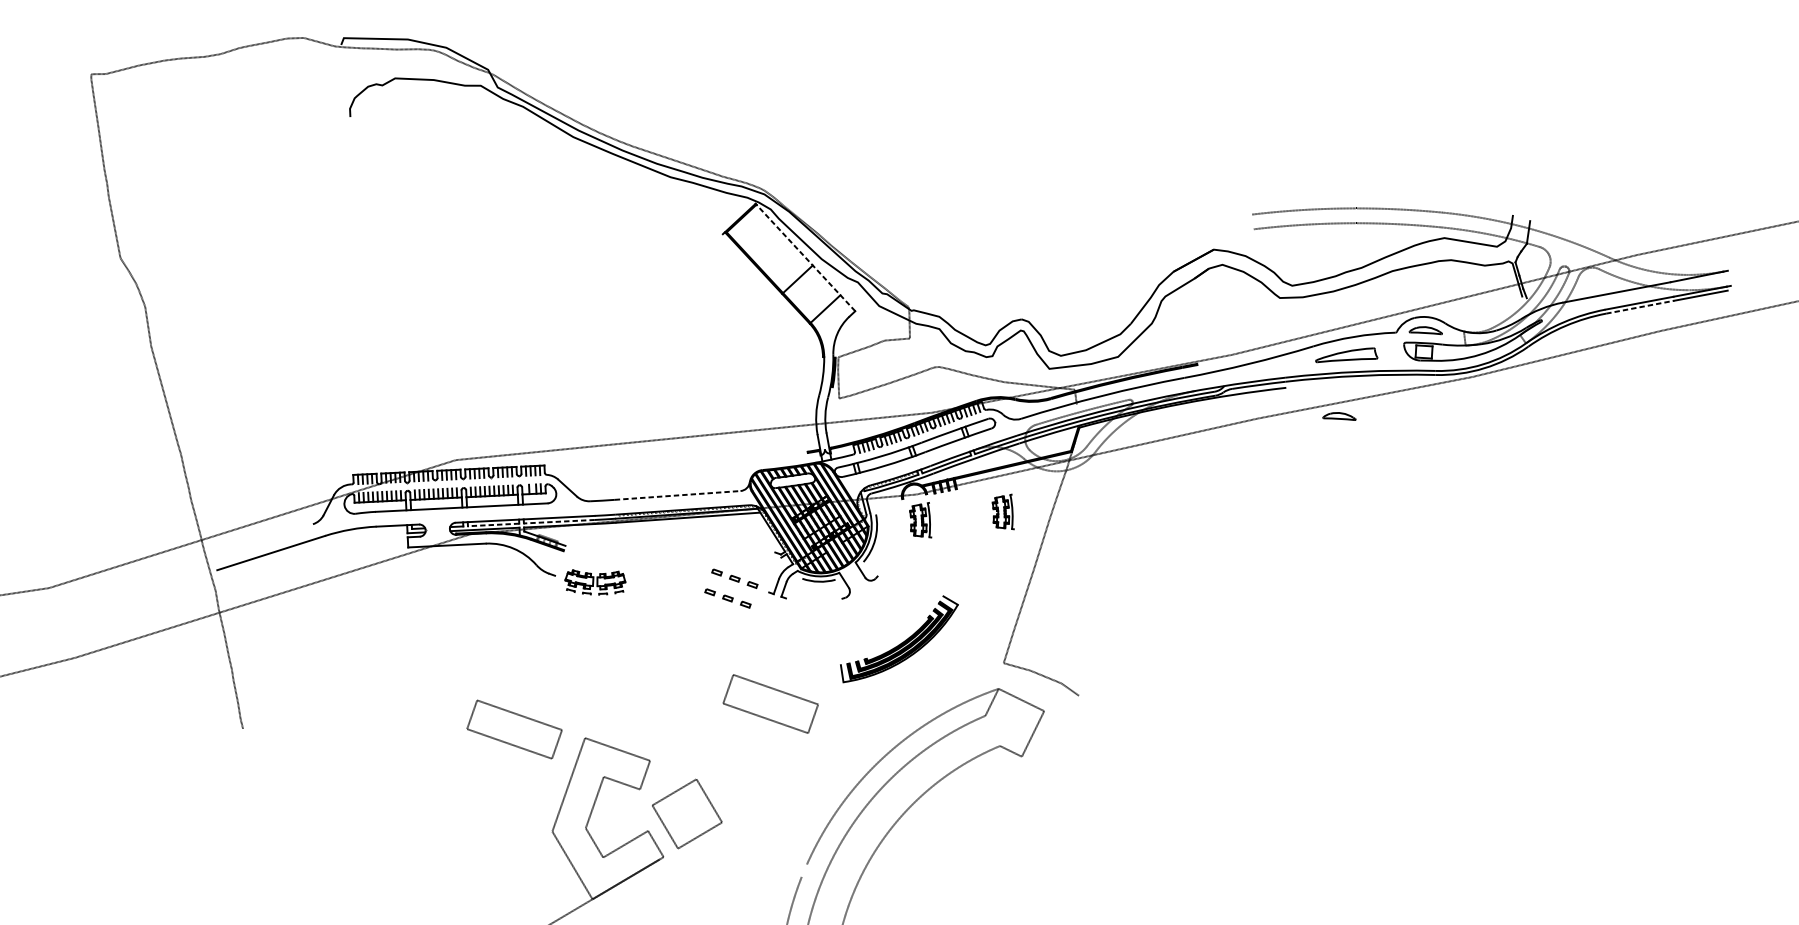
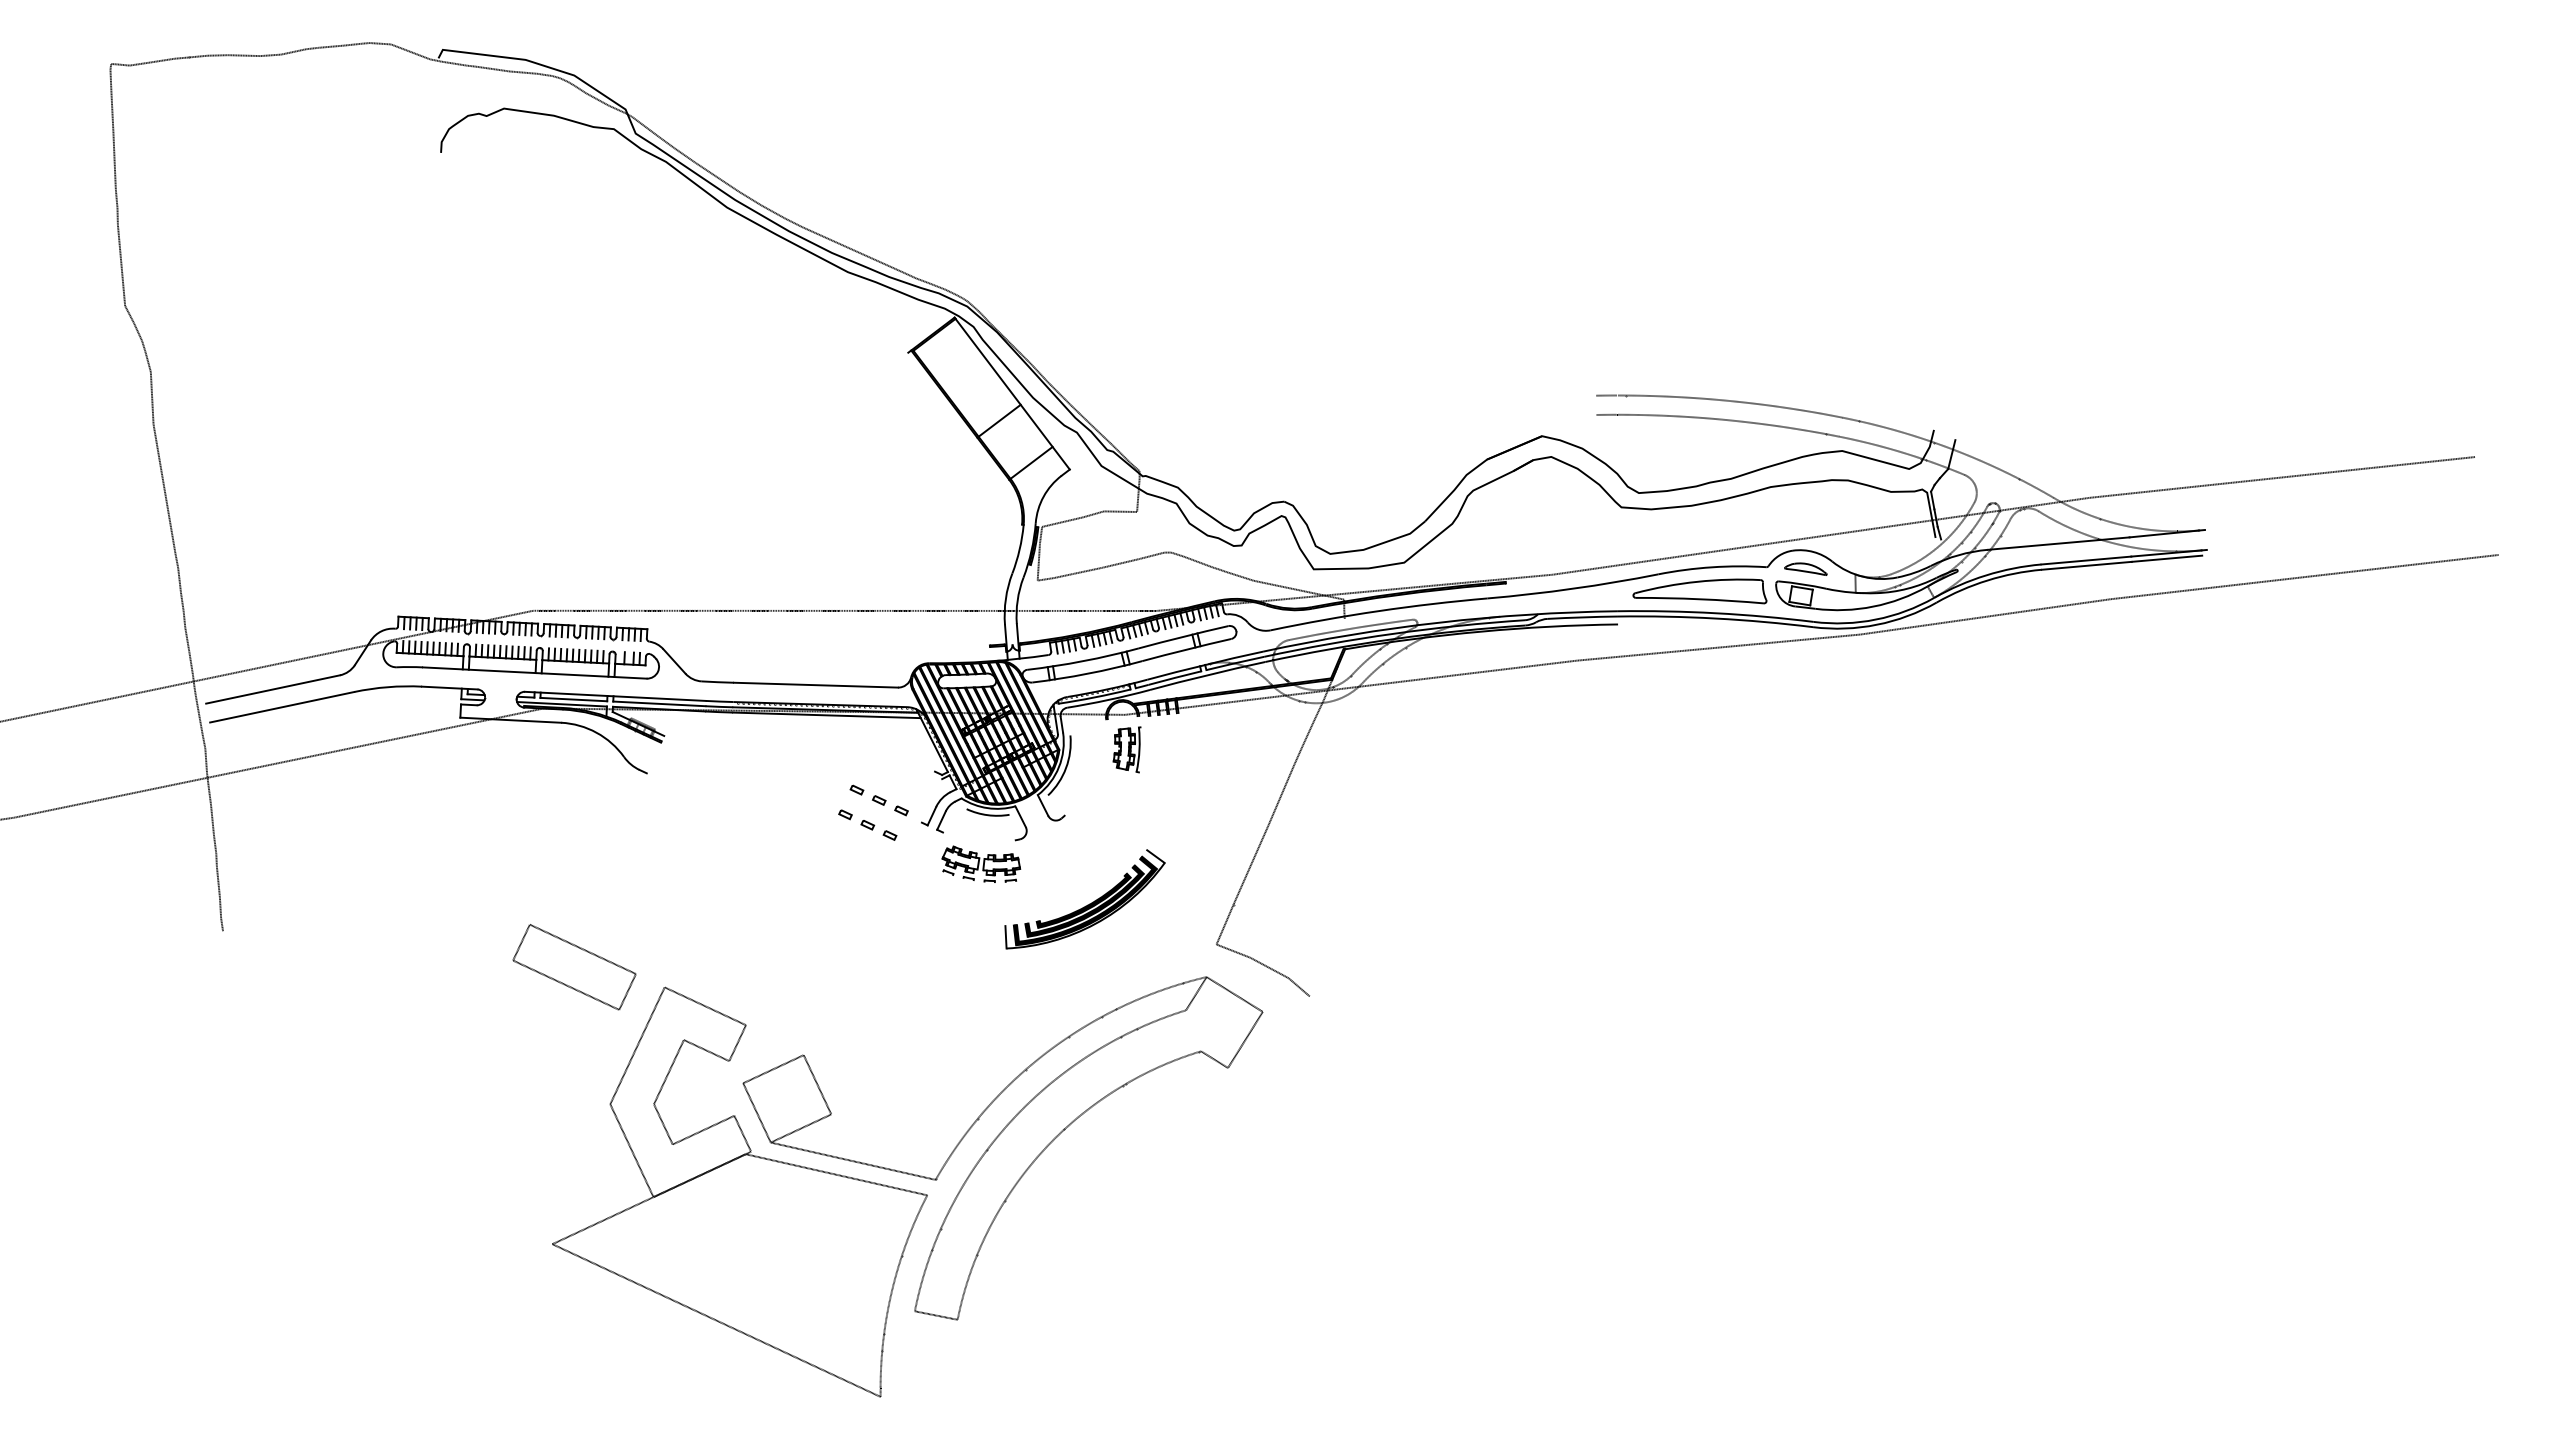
line: (805, 258) -> (1012, 394), dashed -> solid
line: (1640, 306) -> (2087, 565), dashed -> solid
part: (1346, 356) -> (1699, 591), size x1.67
part: (1338, 416) -> (1682, 668), removed
line: (678, 495) -> (816, 685), dashed -> solid
part: (1002, 512) -> (1234, 749), removed
line: (558, 521) -> (658, 703), dashed -> solid
line: (493, 524) -> (573, 699), dashed -> solid
line: (262, 540) -> (272, 689), added
part: (595, 581) -> (981, 863), moved
part: (770, 704) -> (909, 967), removed
line: (741, 856) -> (852, 1160), added
line: (730, 868) -> (836, 1174), added

